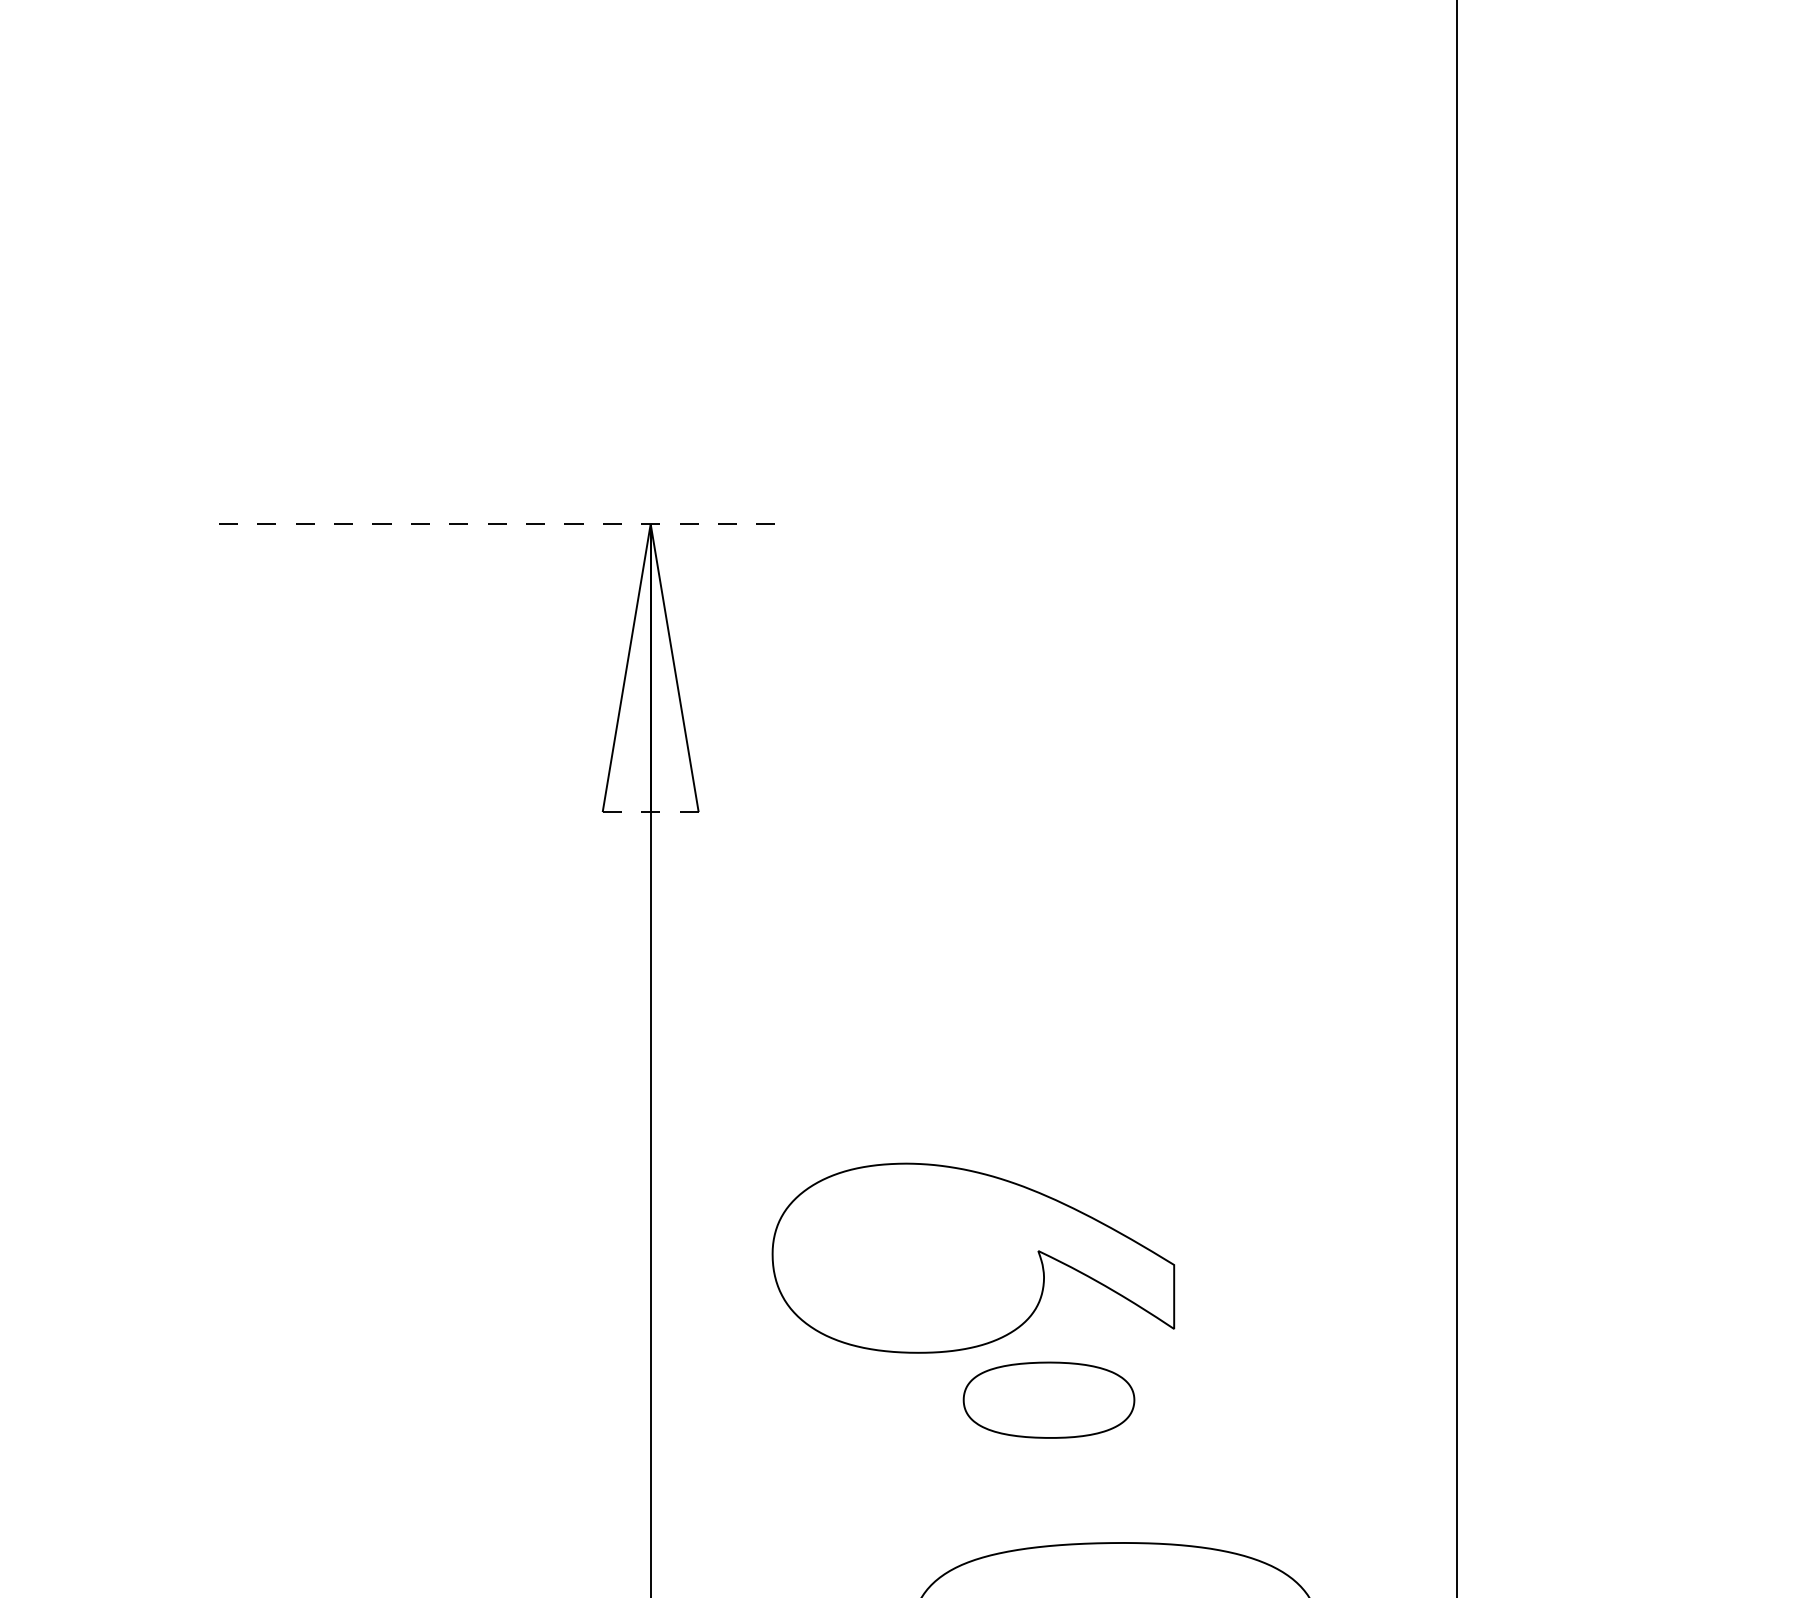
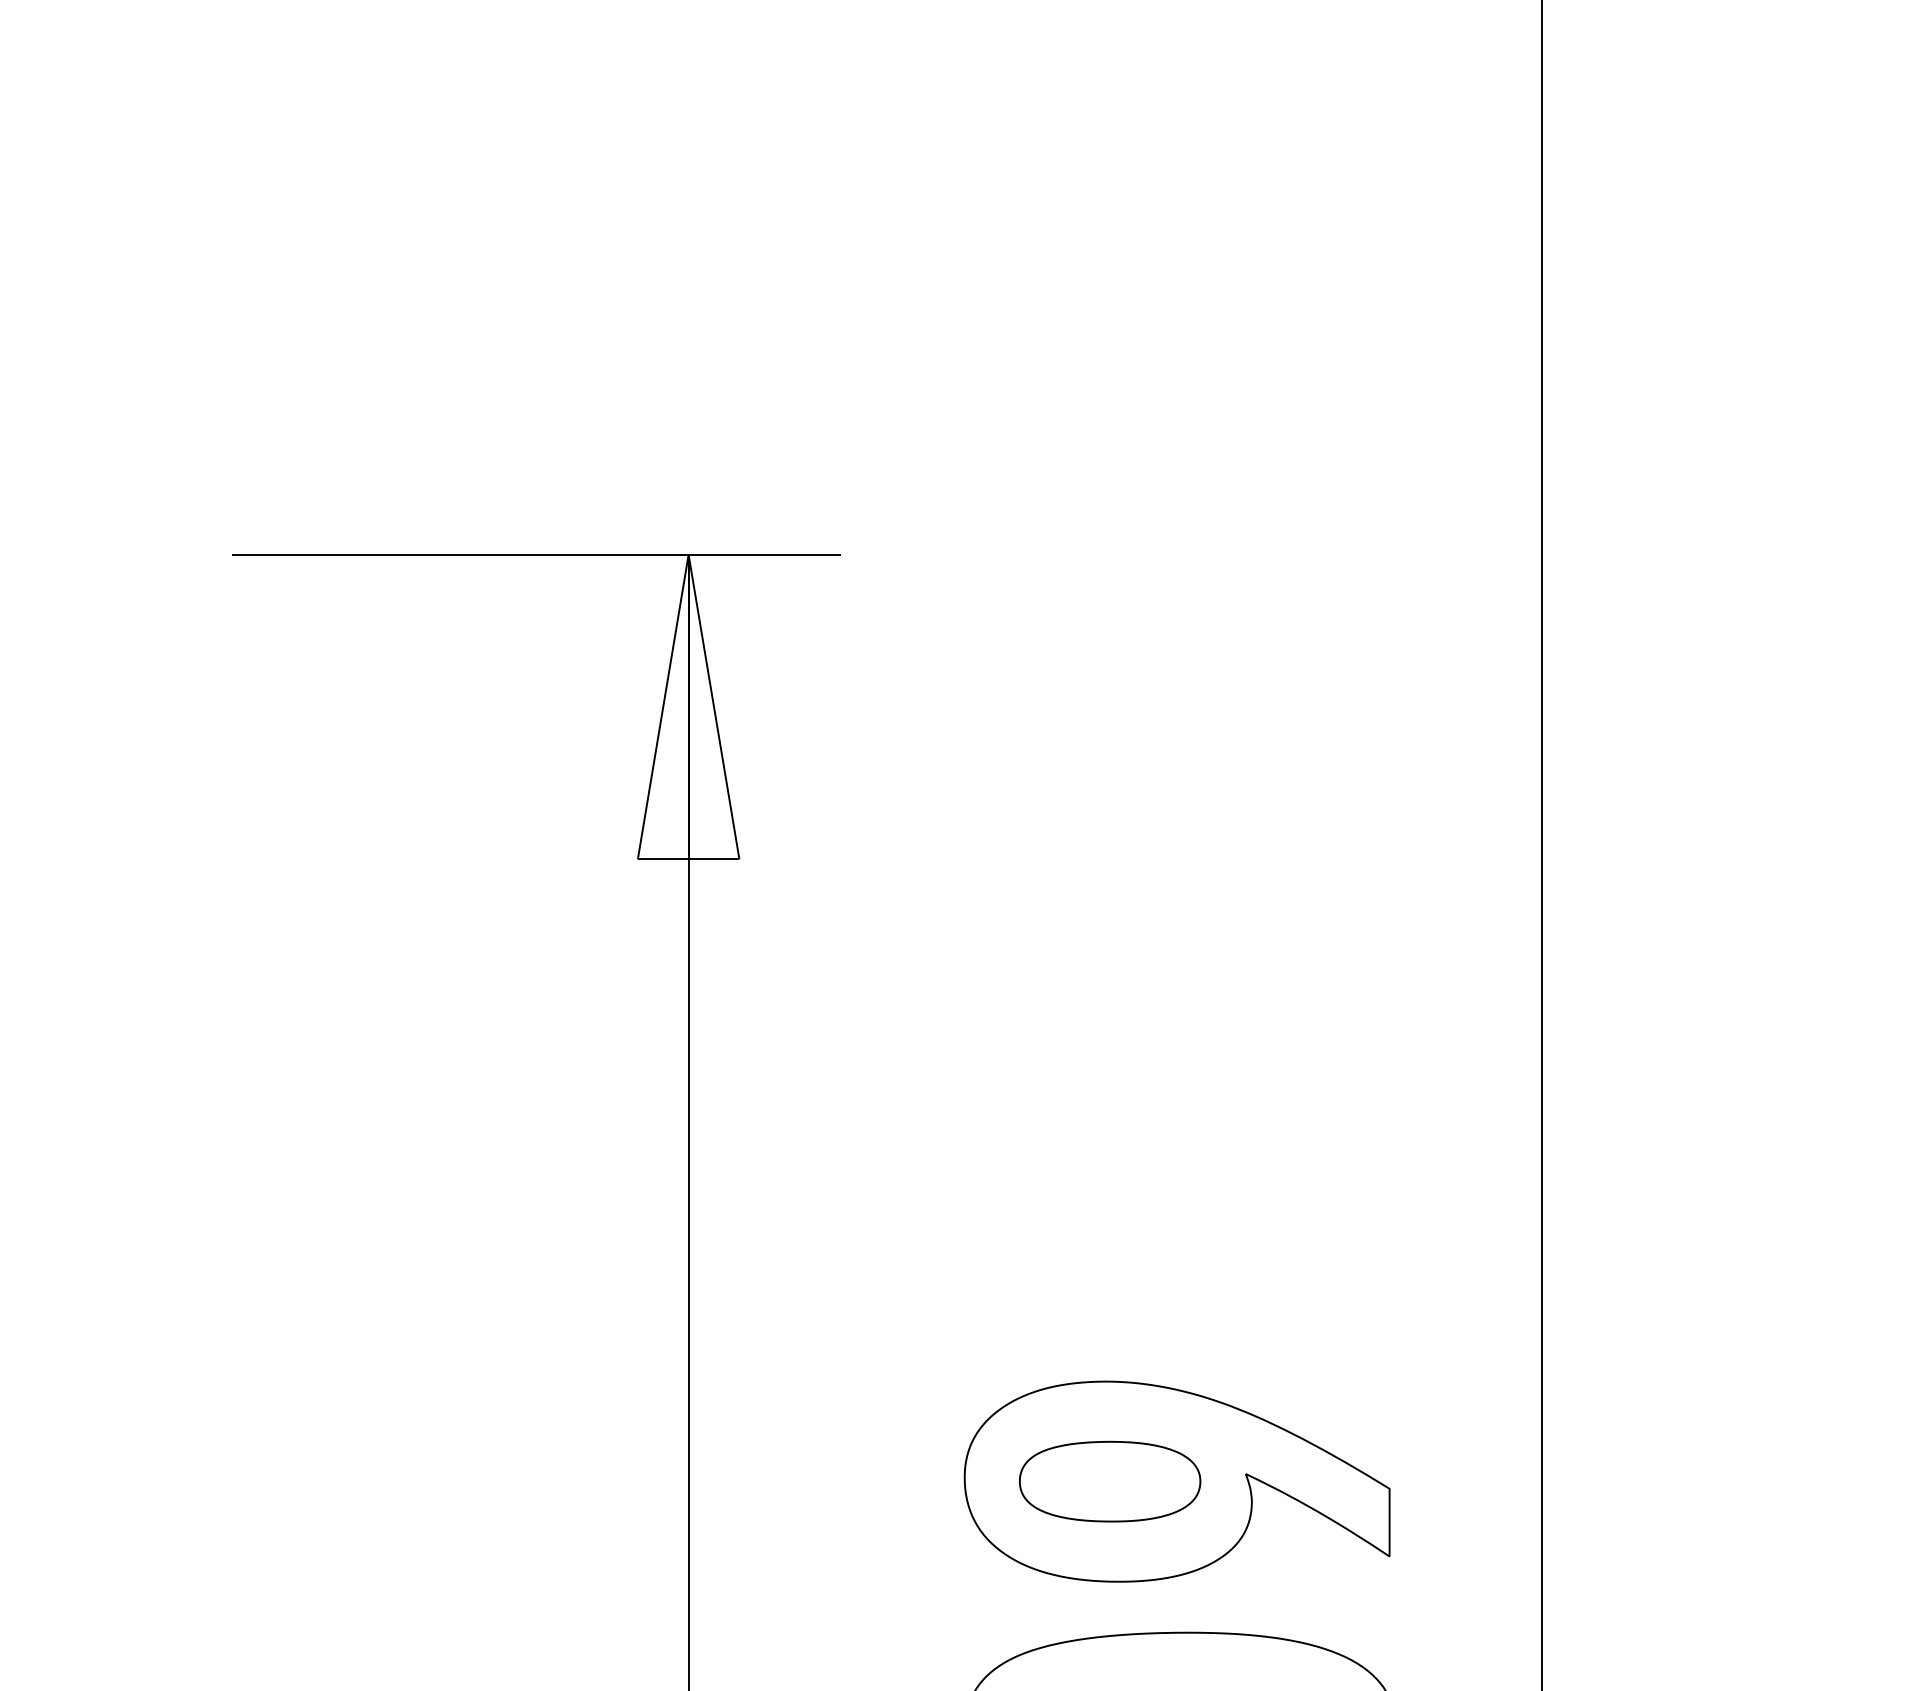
line: (506, 524) -> (536, 555), dashed -> solid
line: (650, 812) -> (688, 859), dashed -> solid
part: (973, 1257) -> (1177, 1480), moved

